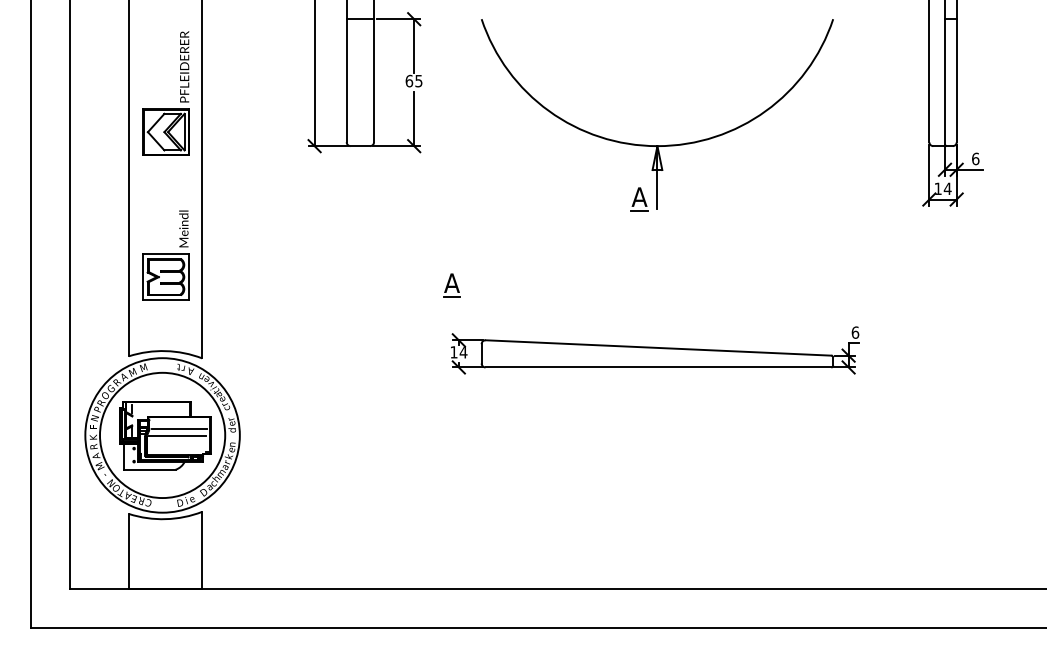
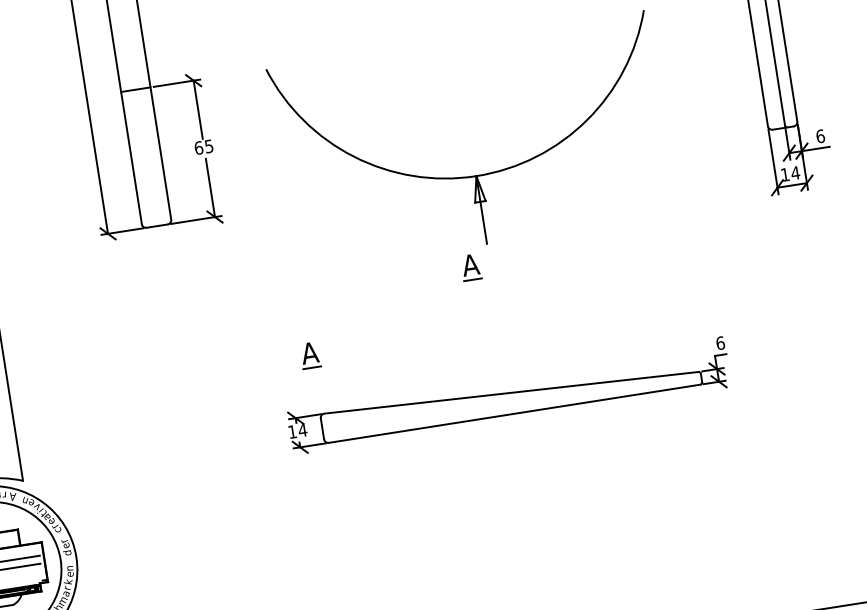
part: (639, 199) -> (470, 267), moved
part: (451, 285) -> (309, 355), moved

